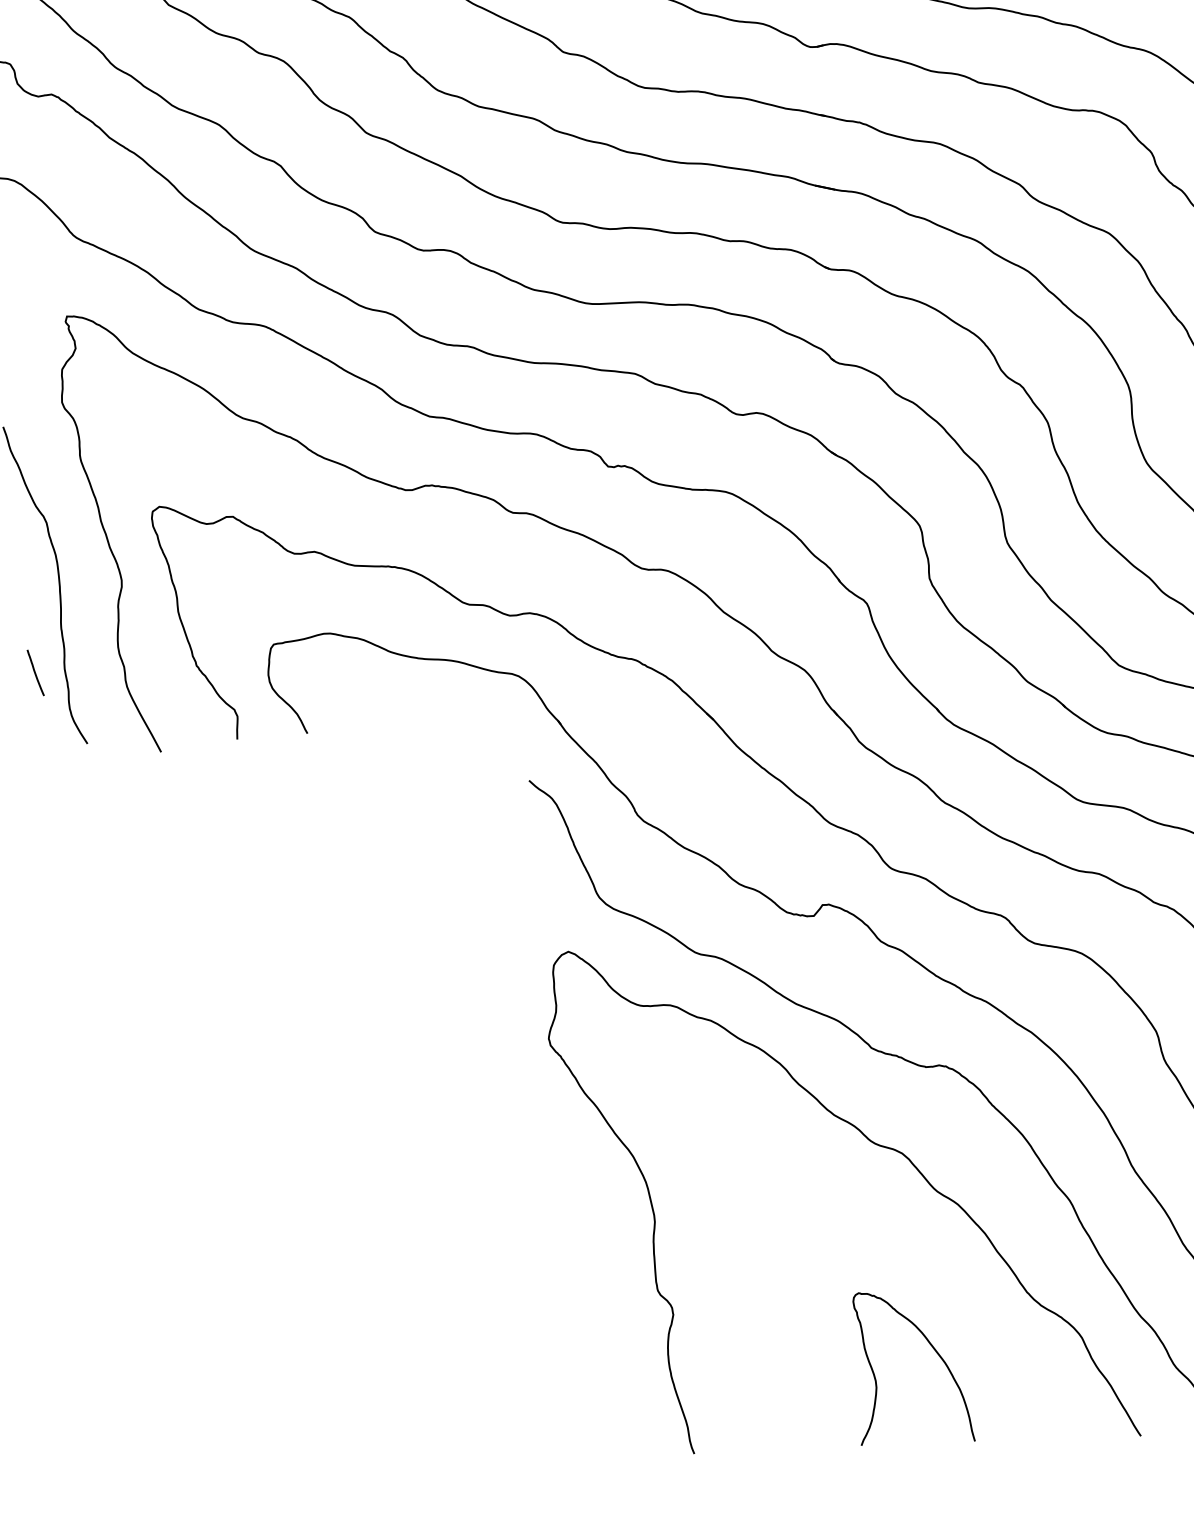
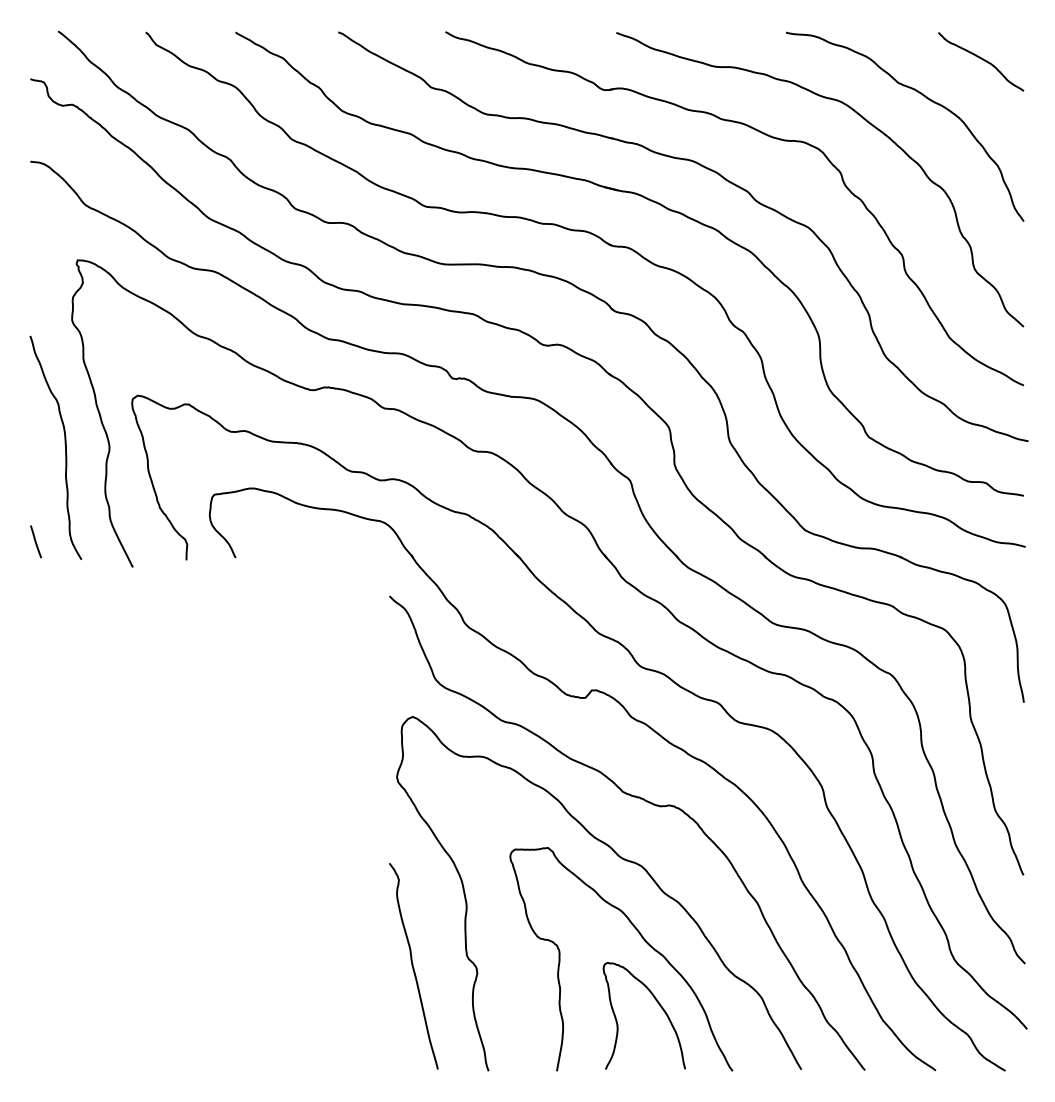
line: (36, 672) -> (36, 541), moved
curve: (908, 1259) -> (643, 940), added
curve: (581, 1308) -> (413, 966), added

